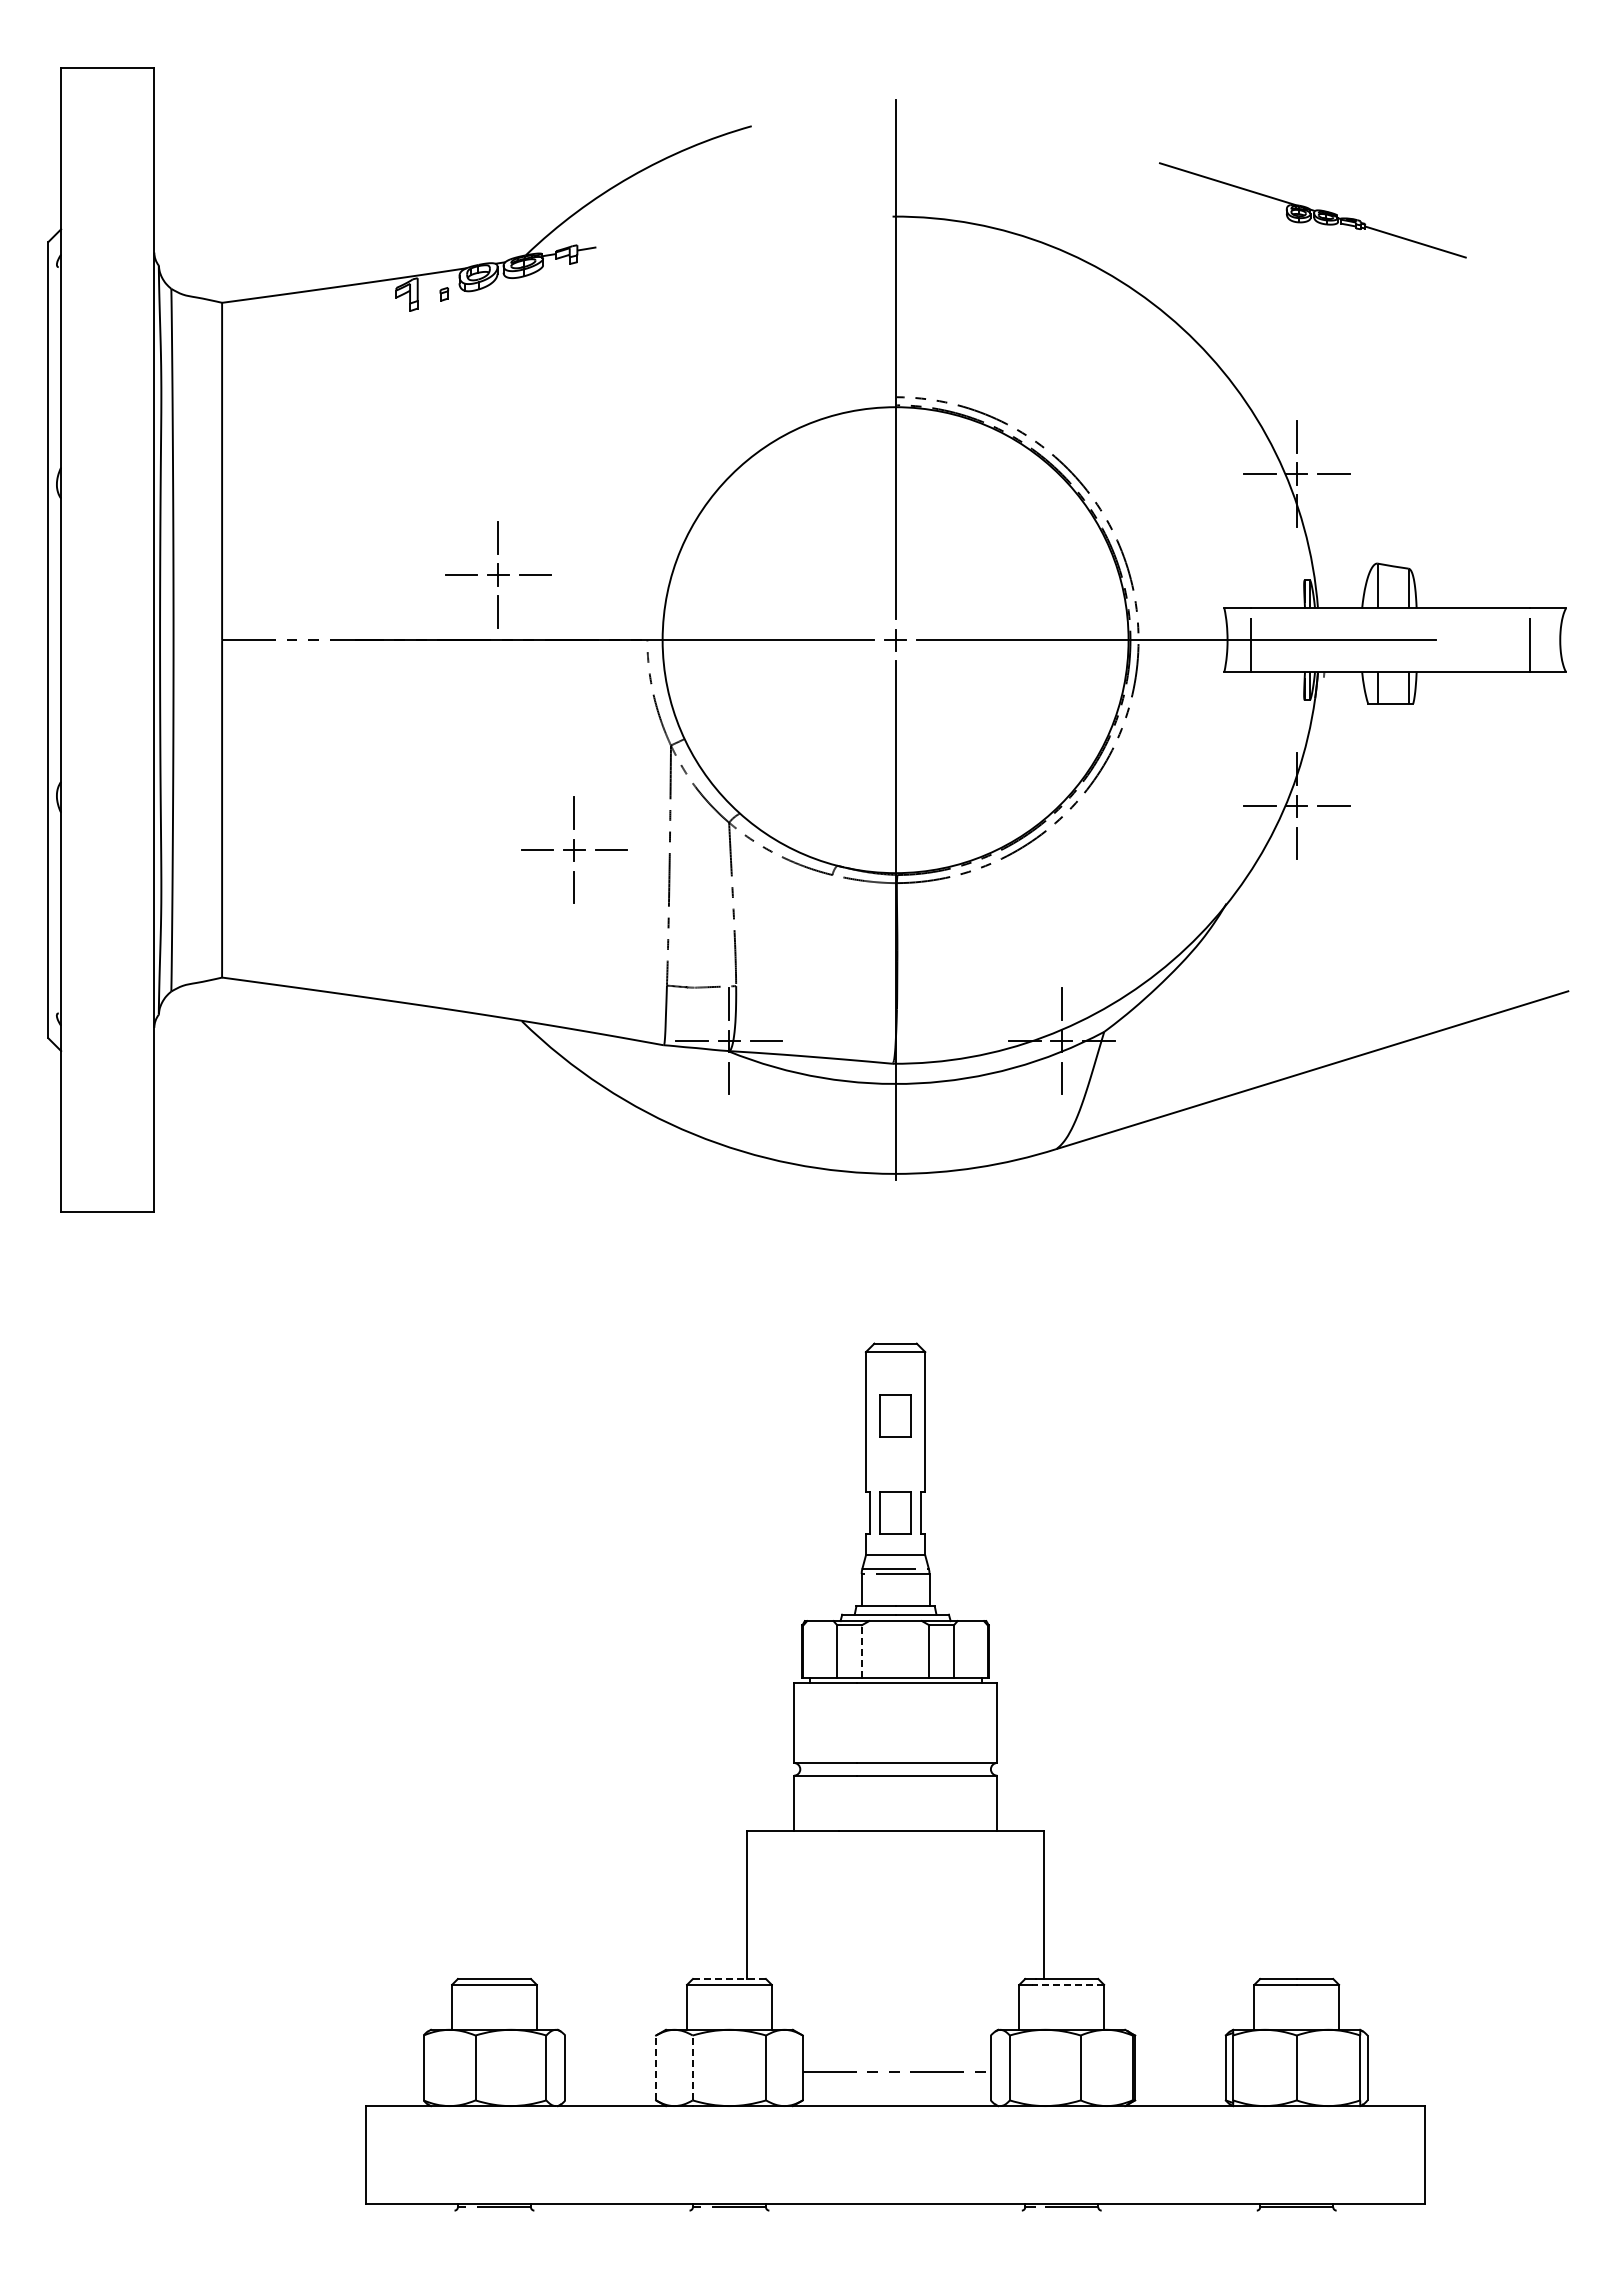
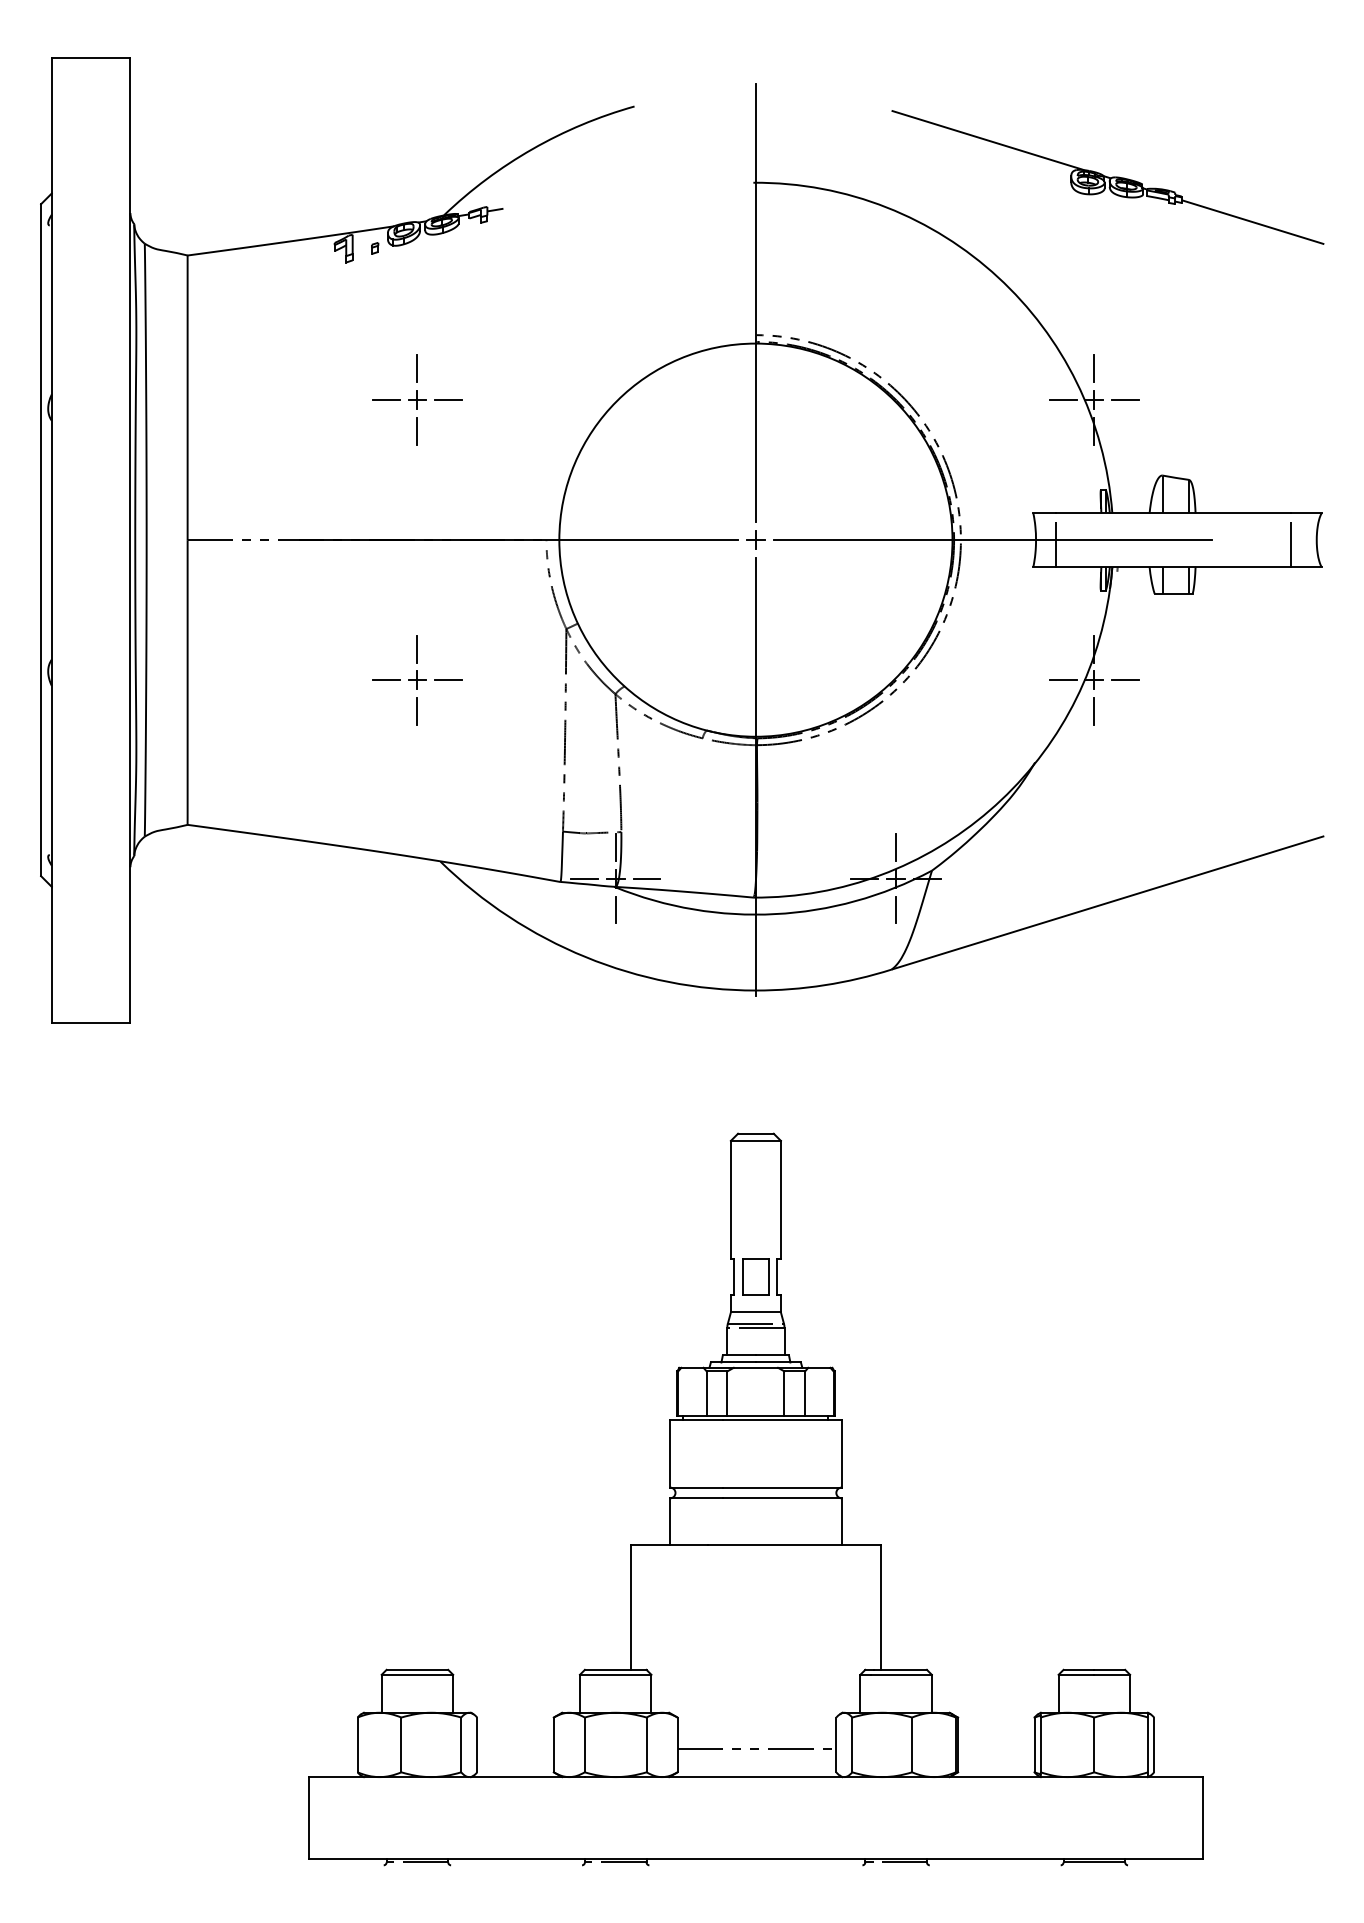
part: (1312, 210) -> (1107, 177), size x1.67
part: (498, 574) -> (417, 399), moved
part: (574, 849) -> (417, 679), moved
part: (895, 1415) -> (755, 1194), removed
line: (861, 1651) -> (727, 1393), dashed -> solid
line: (729, 1979) -> (615, 1670), dashed -> solid
line: (1067, 1984) -> (900, 1674), dashed -> solid
line: (656, 2067) -> (554, 1744), dashed -> solid
line: (692, 2067) -> (584, 1744), dashed -> solid

